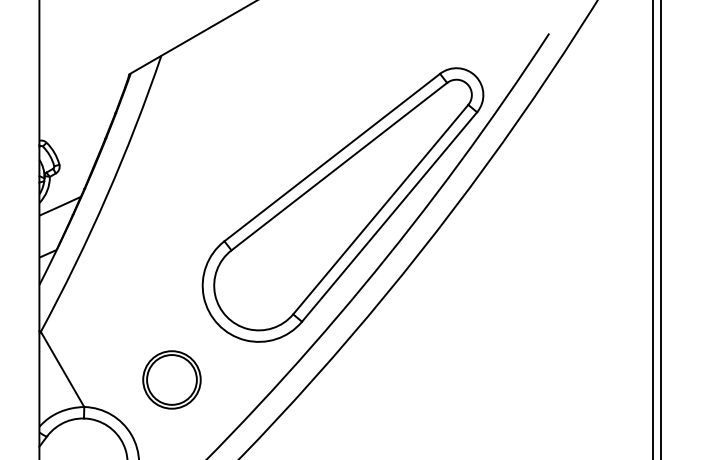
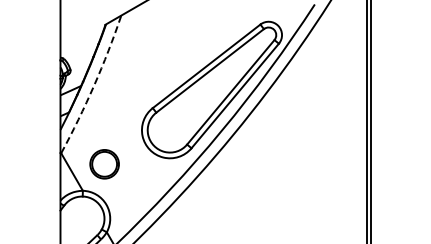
arc: (107, 195) -> (94, 85), solid -> dashed
part: (171, 380) -> (104, 164), moved

